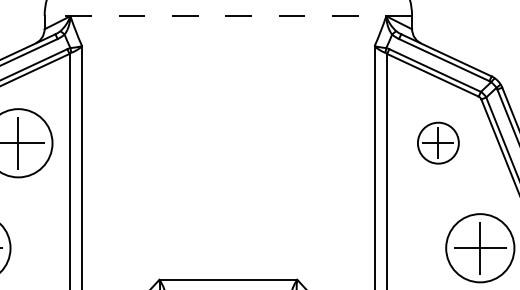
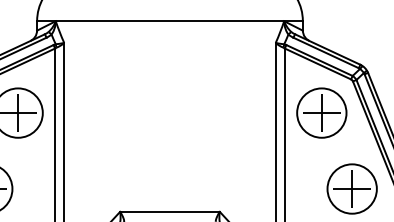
line: (227, 15) -> (169, 20), dashed -> solid
part: (437, 142) -> (321, 112), size x1.67

